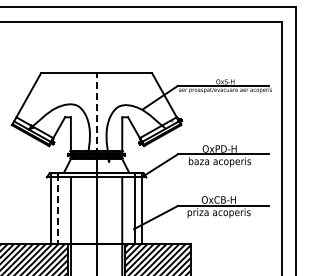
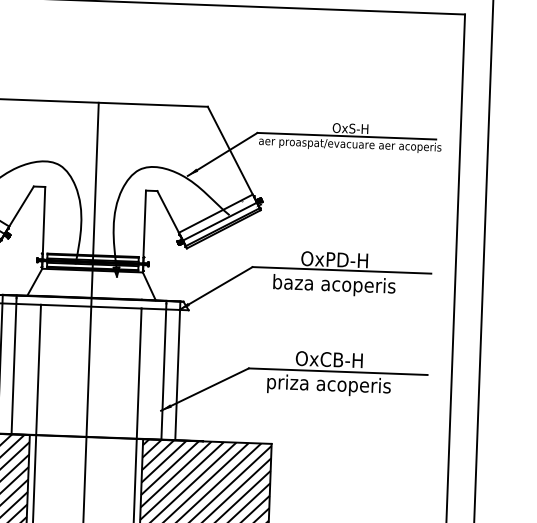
line: (96, 114) -> (95, 183), dashed -> solid
line: (58, 209) -> (14, 366), dashed -> solid

